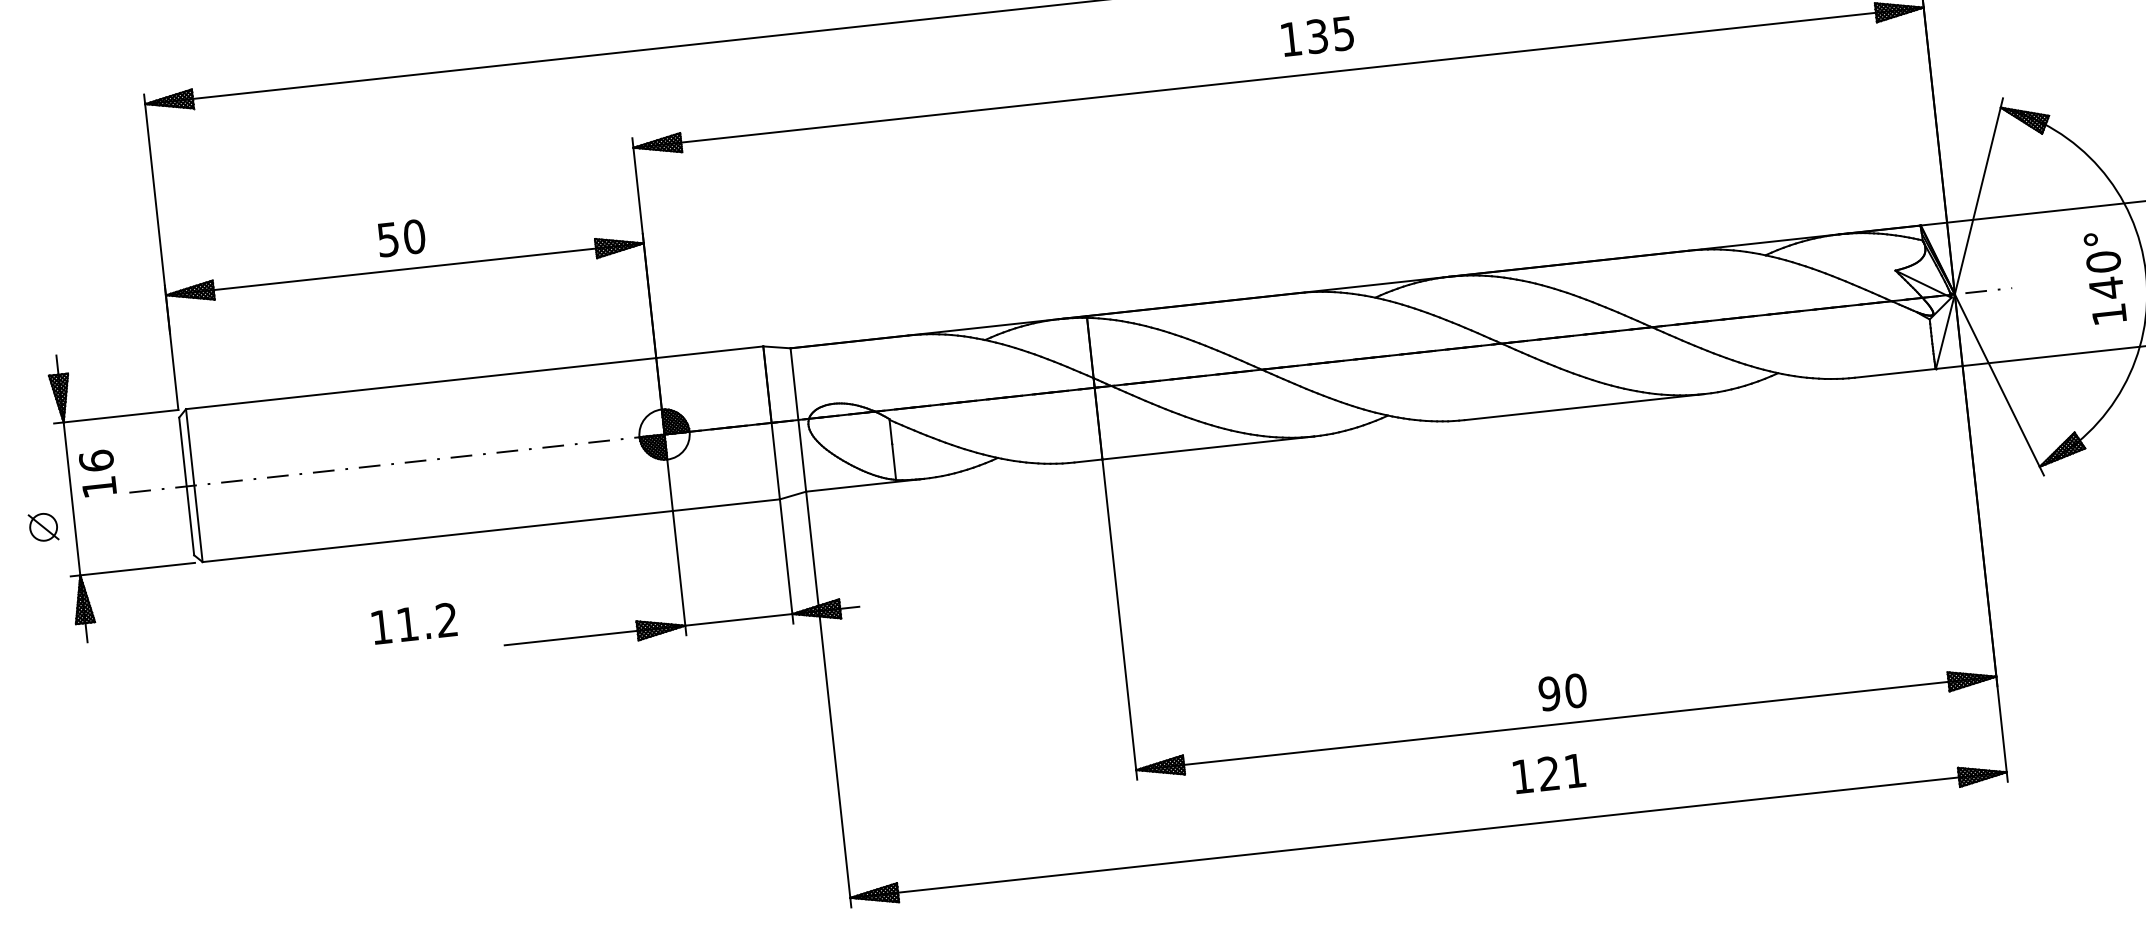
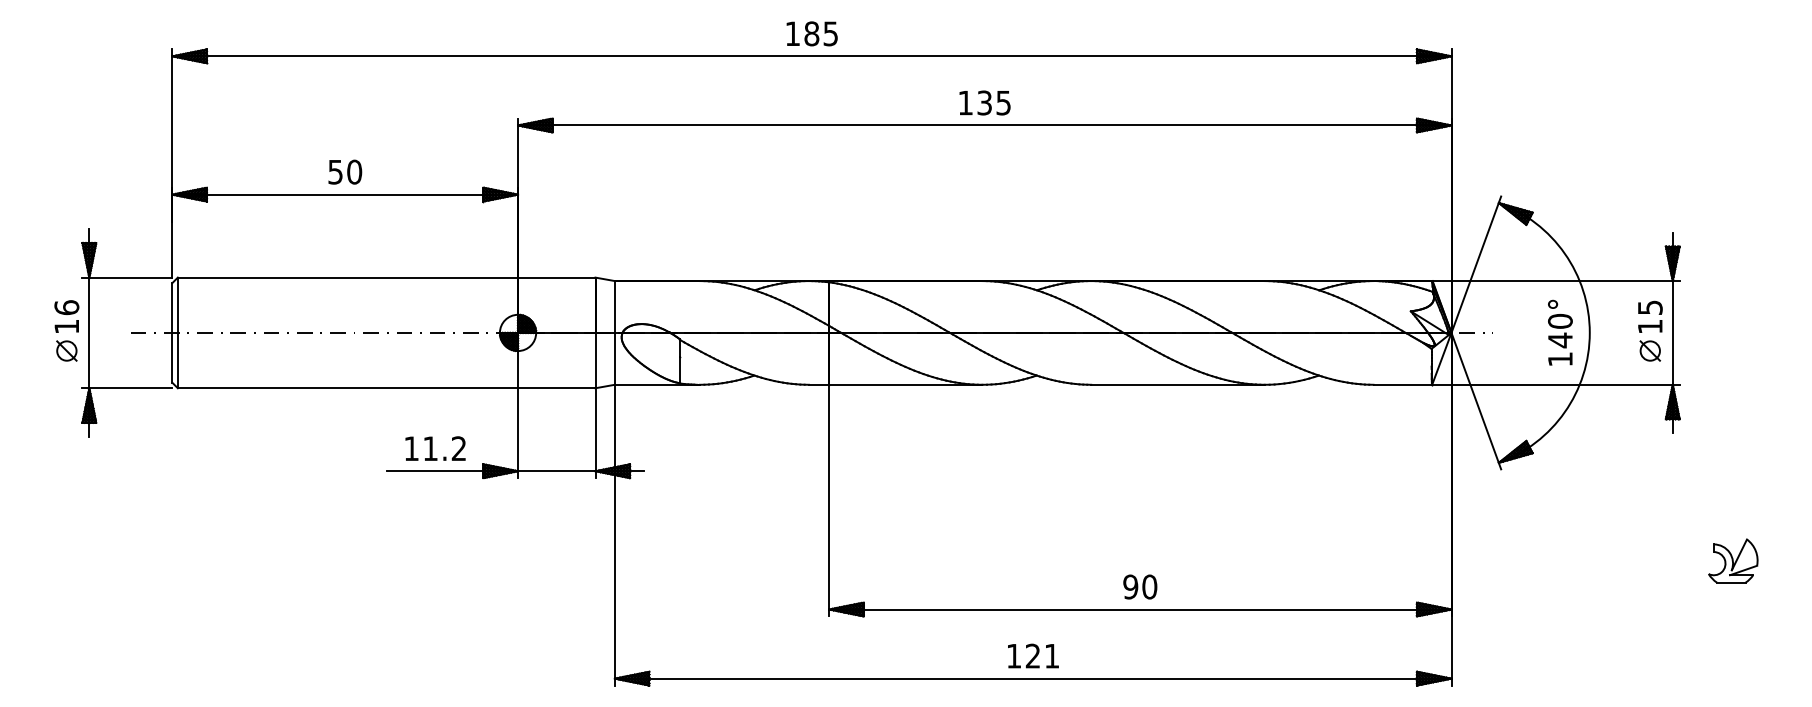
text: (1316, 35) -> (984, 102), moved
text: (97, 473) -> (66, 316), moved
text: (414, 623) -> (435, 448), moved
text: (1549, 772) -> (1033, 655), moved

